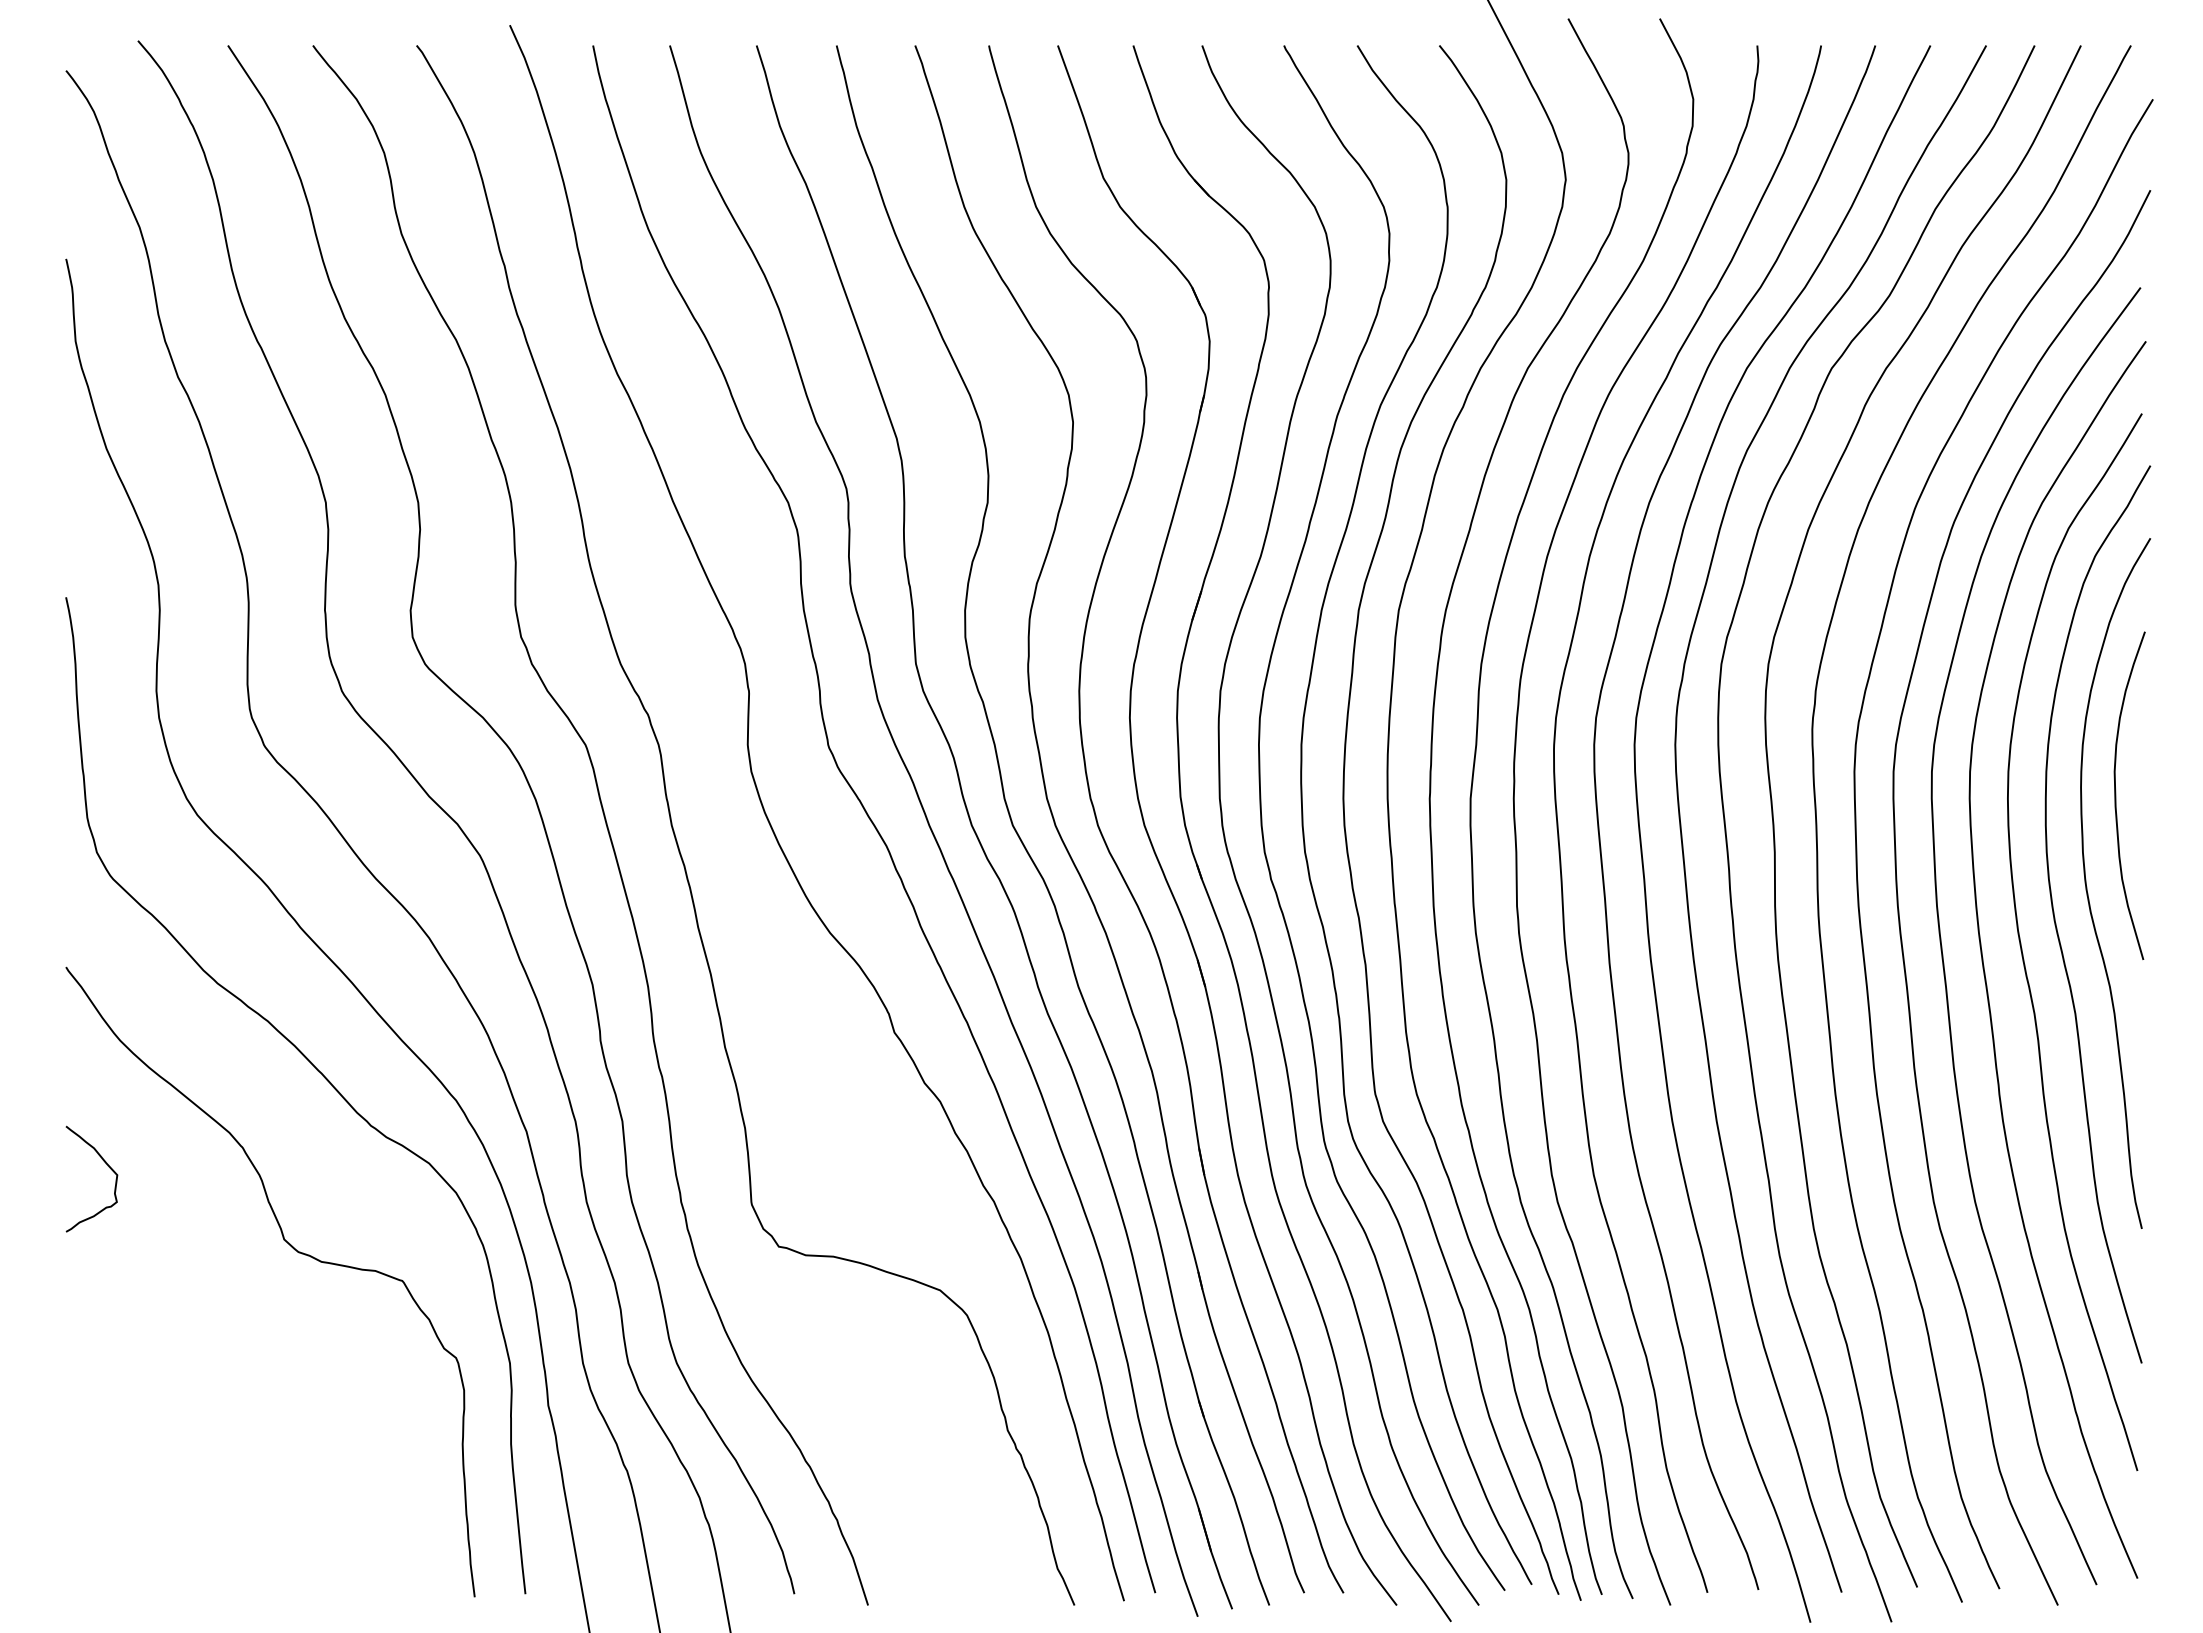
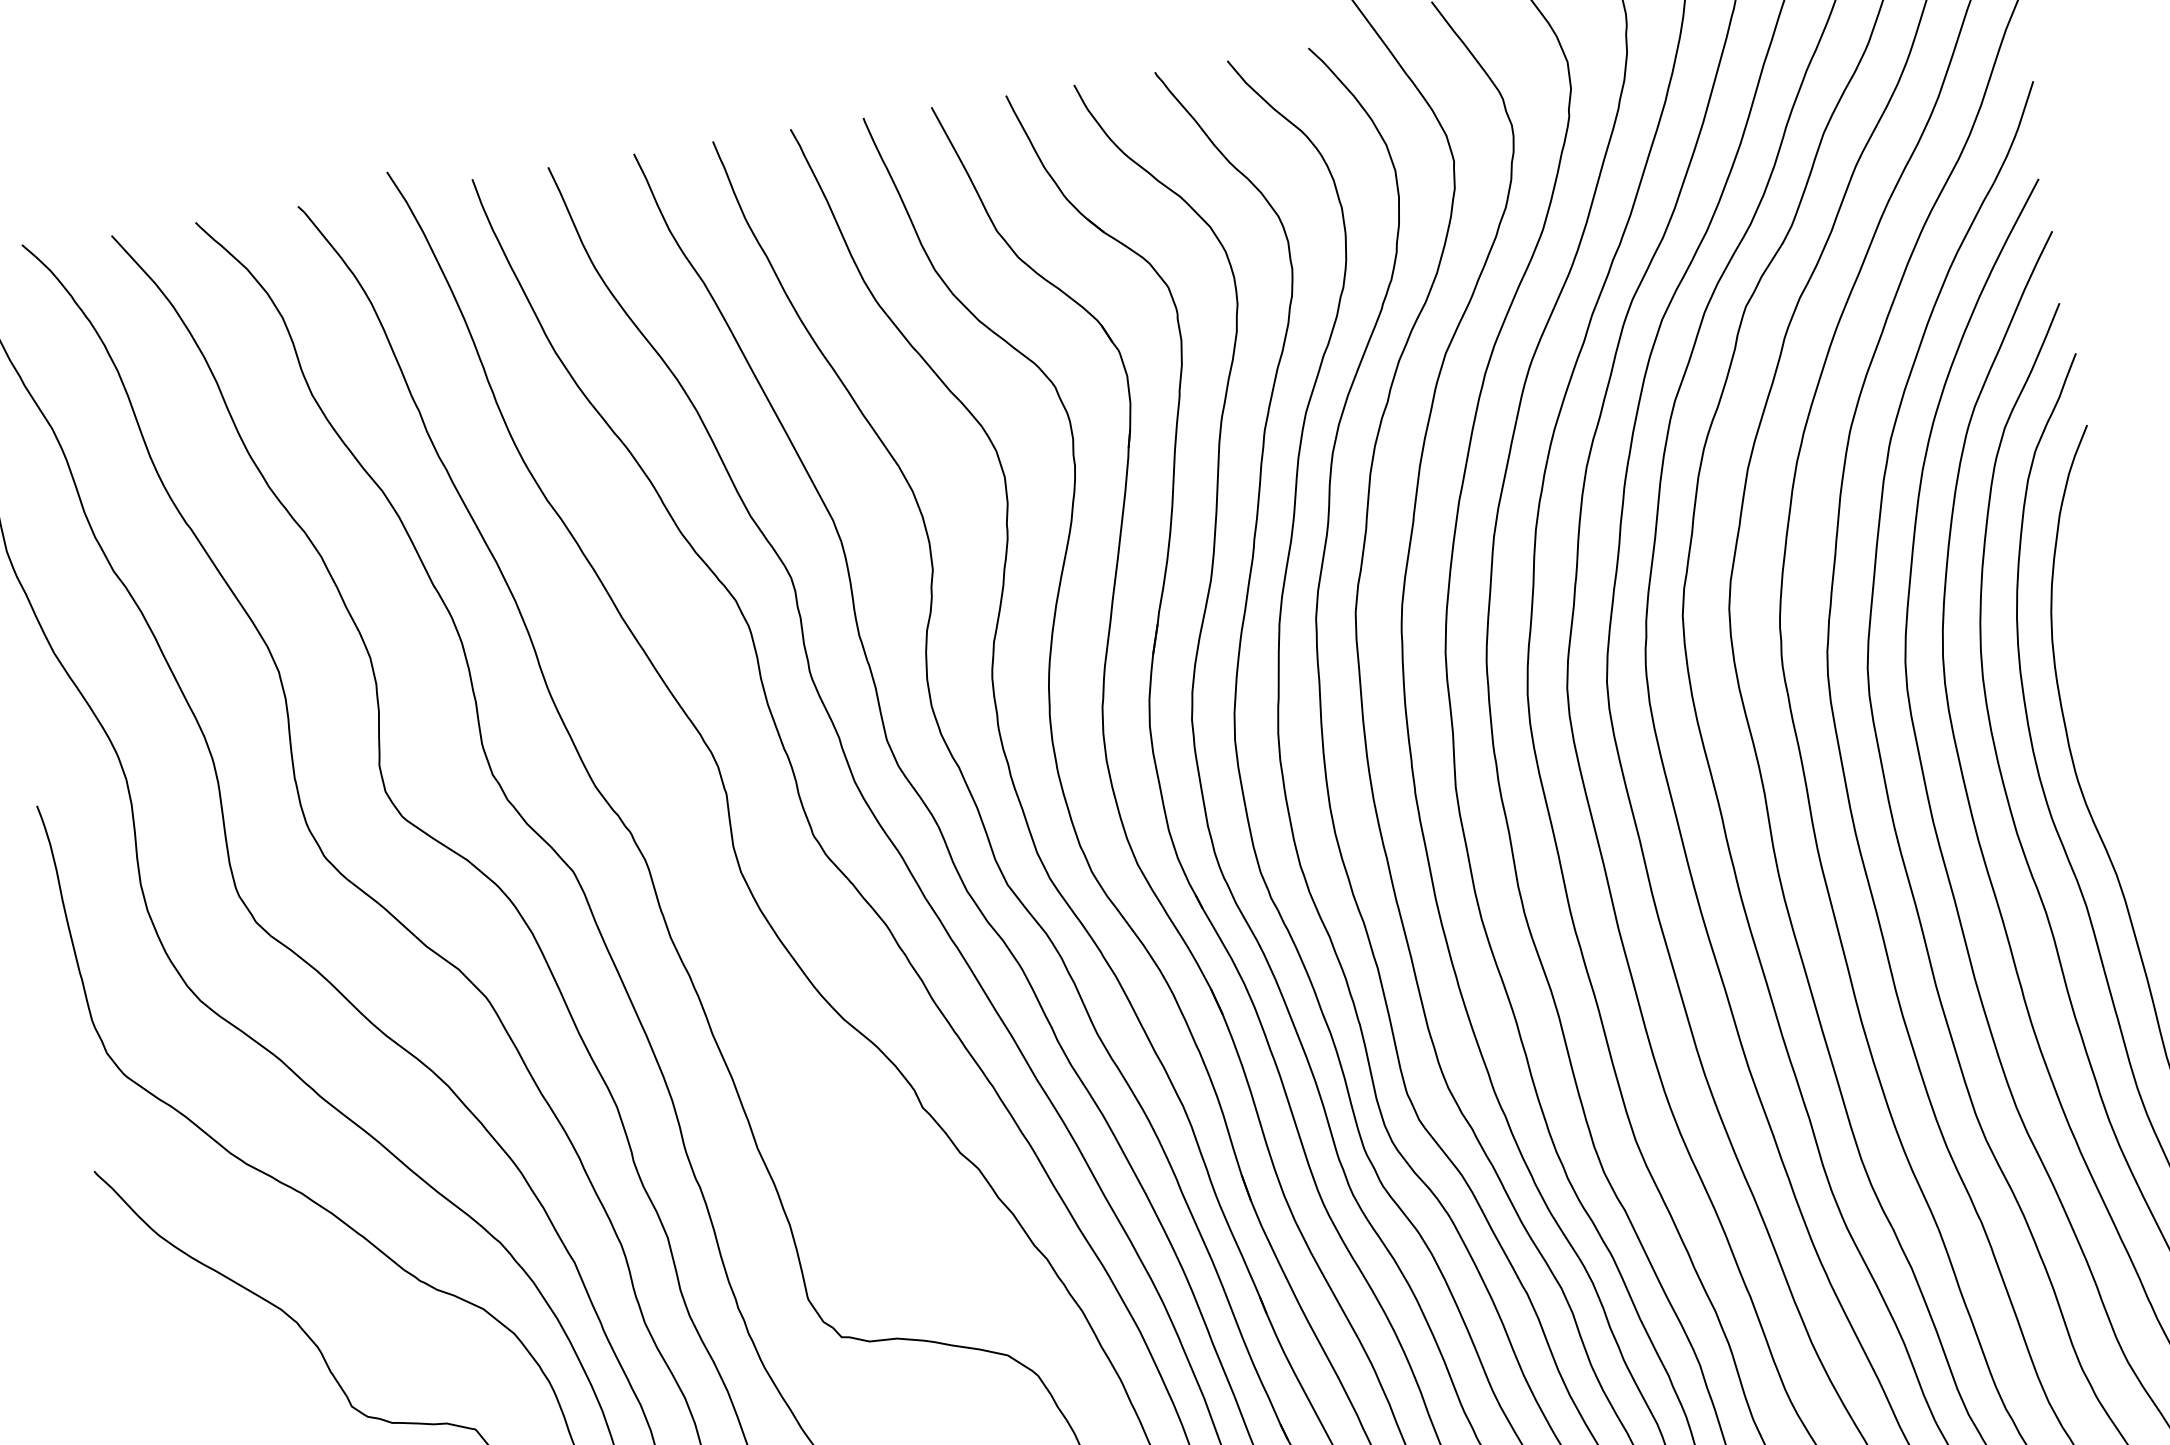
curve: (2116, 795) -> (2093, 684), removed
curve: (108, 1167) -> (167, 1362), removed

